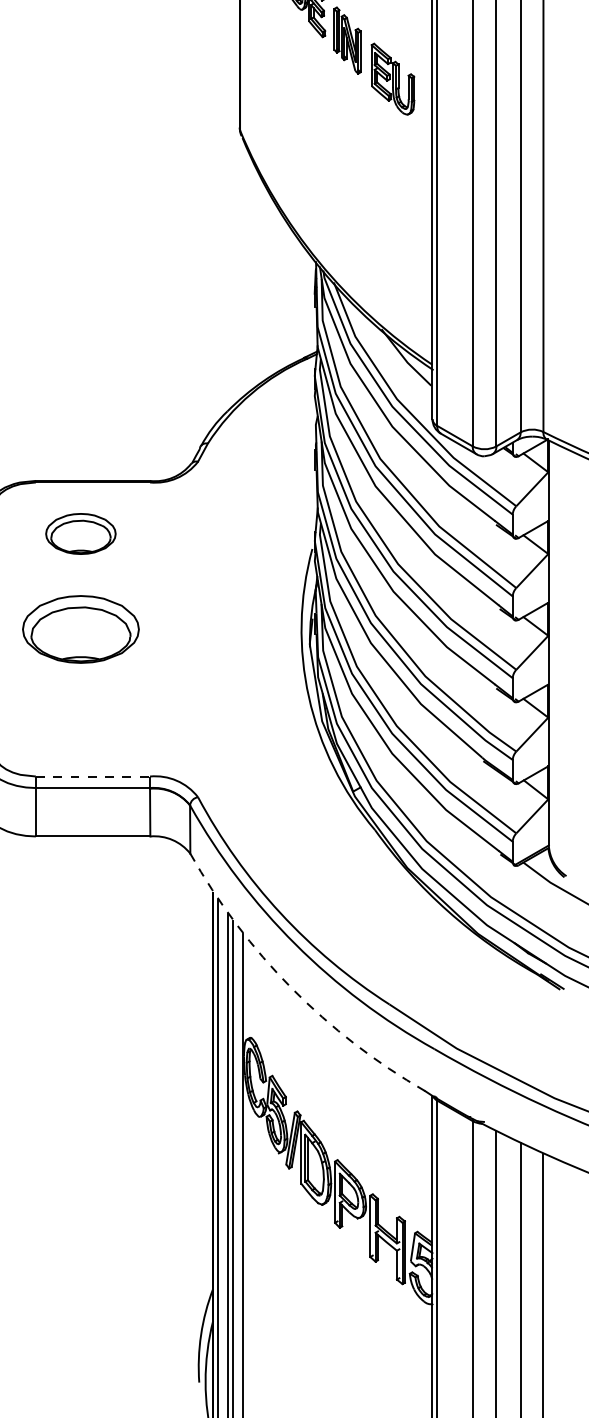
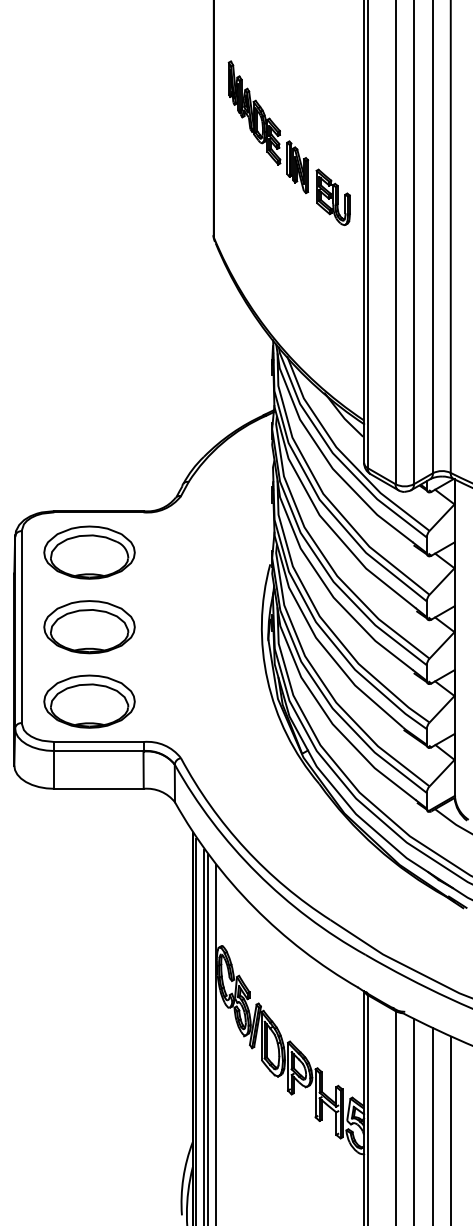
part: (80, 533) -> (89, 552), size x1.67
part: (80, 724) -> (89, 701), added
line: (92, 777) -> (98, 742), dashed -> solid
arc: (292, 988) -> (254, 907), dashed -> solid

